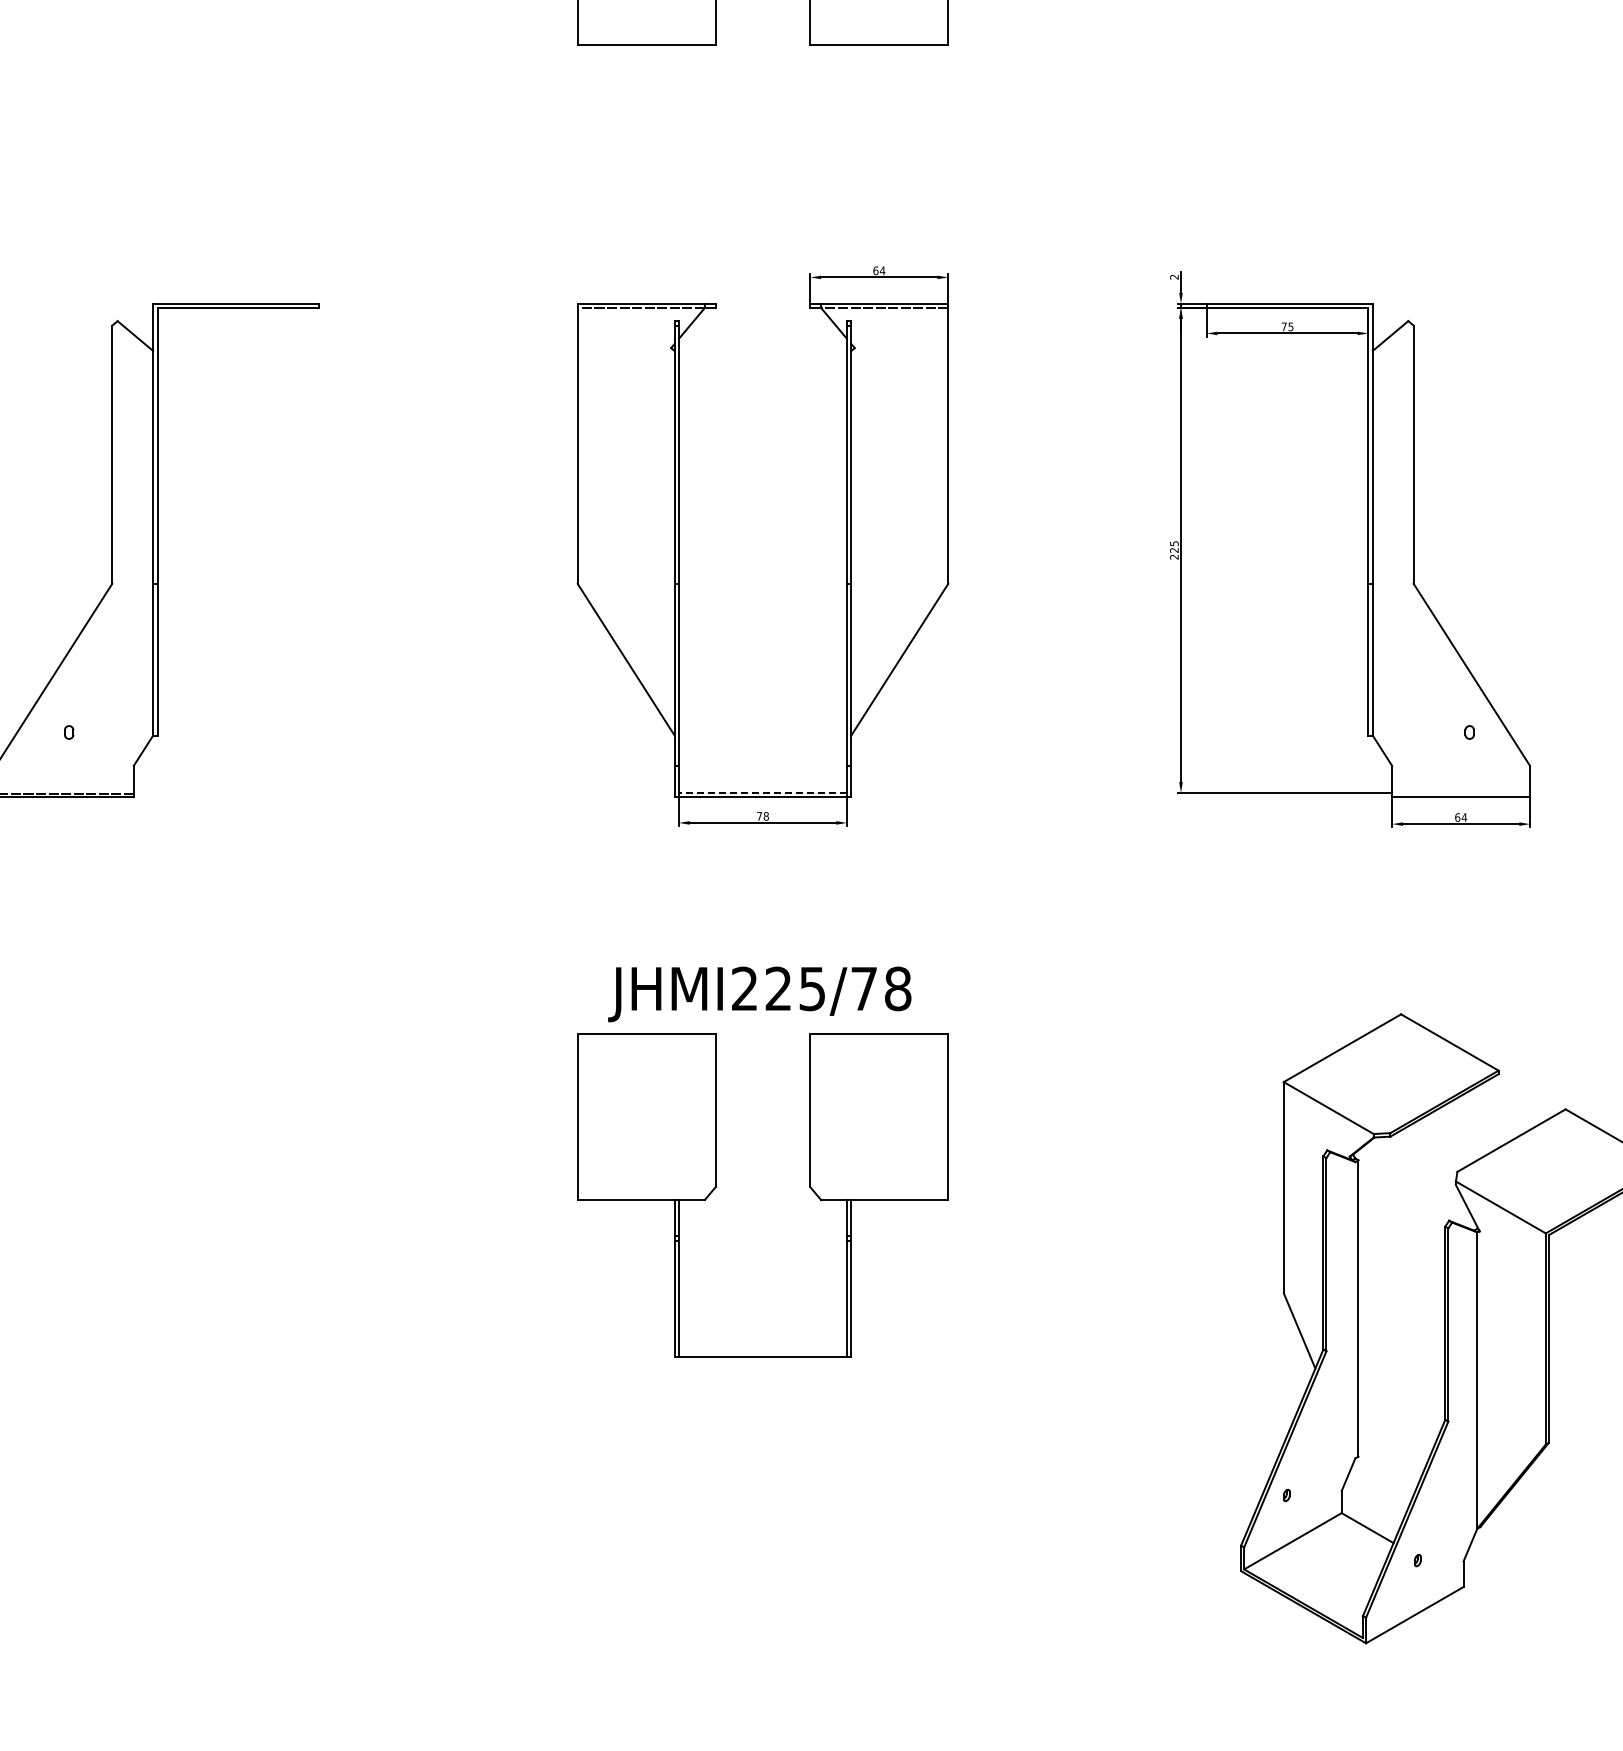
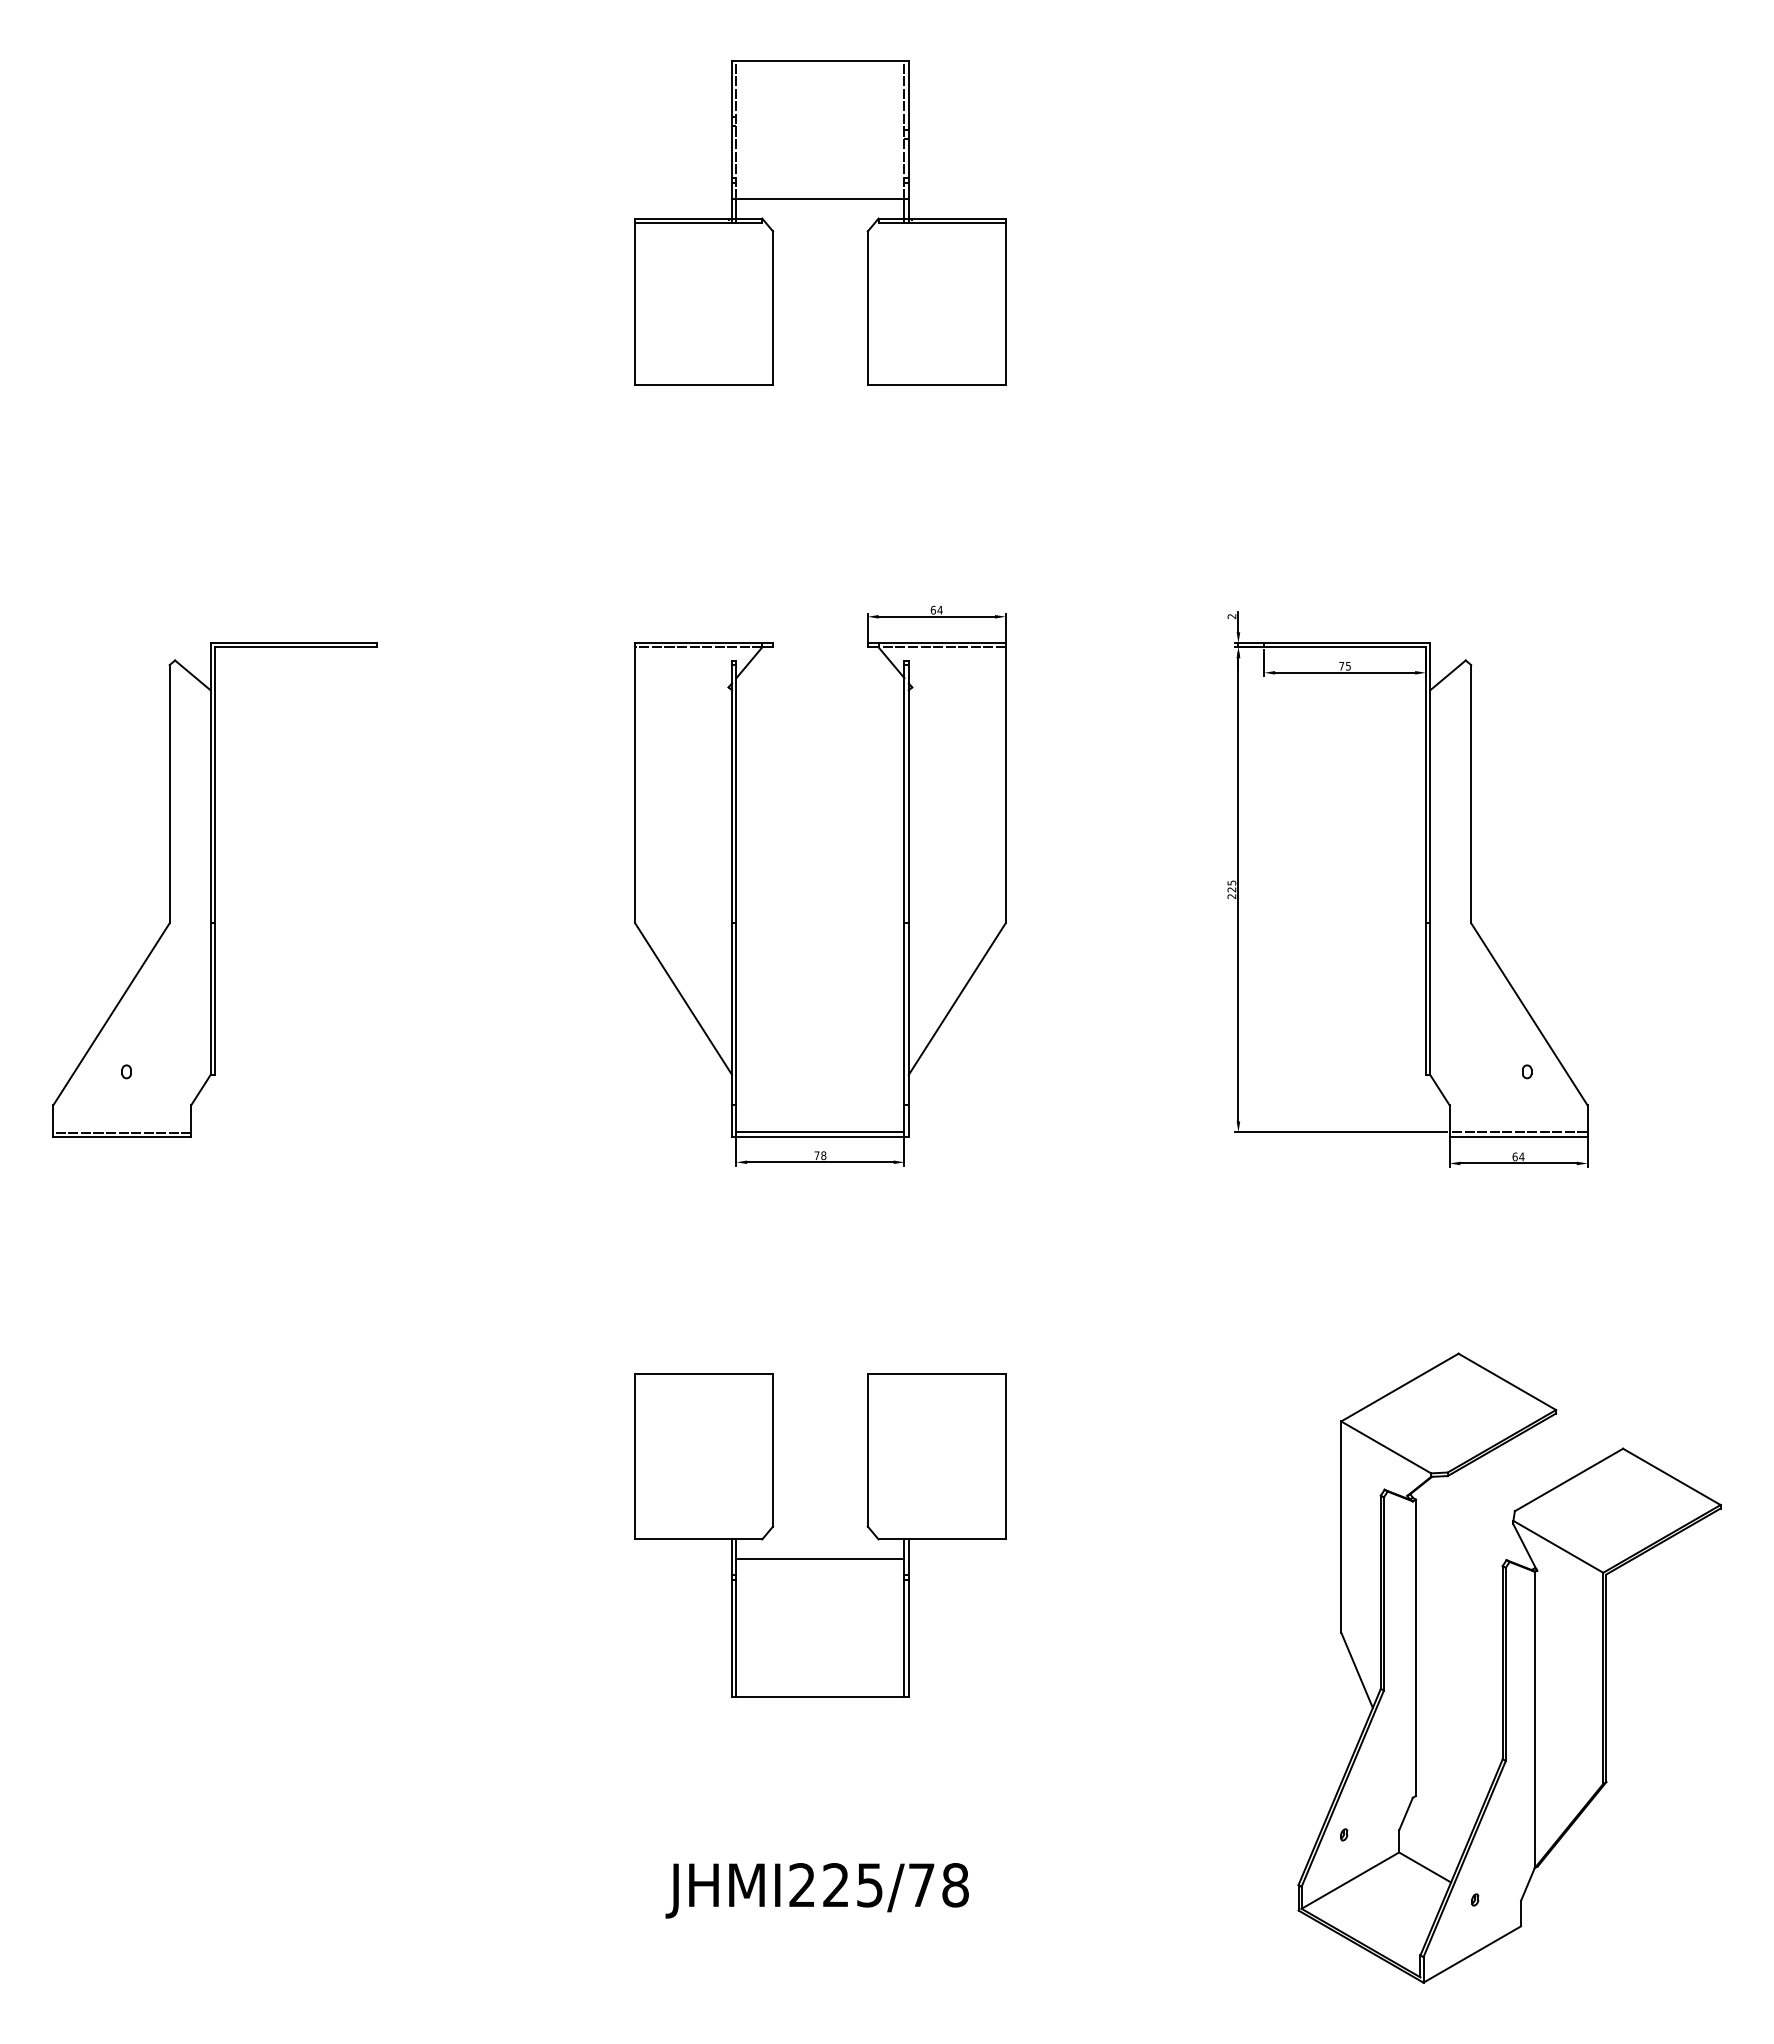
line: (762, 793) -> (819, 1132), dashed -> solid
line: (1461, 793) -> (1518, 1132), added
text: (759, 994) -> (816, 1890), moved
line: (763, 1219) -> (820, 1558), added

